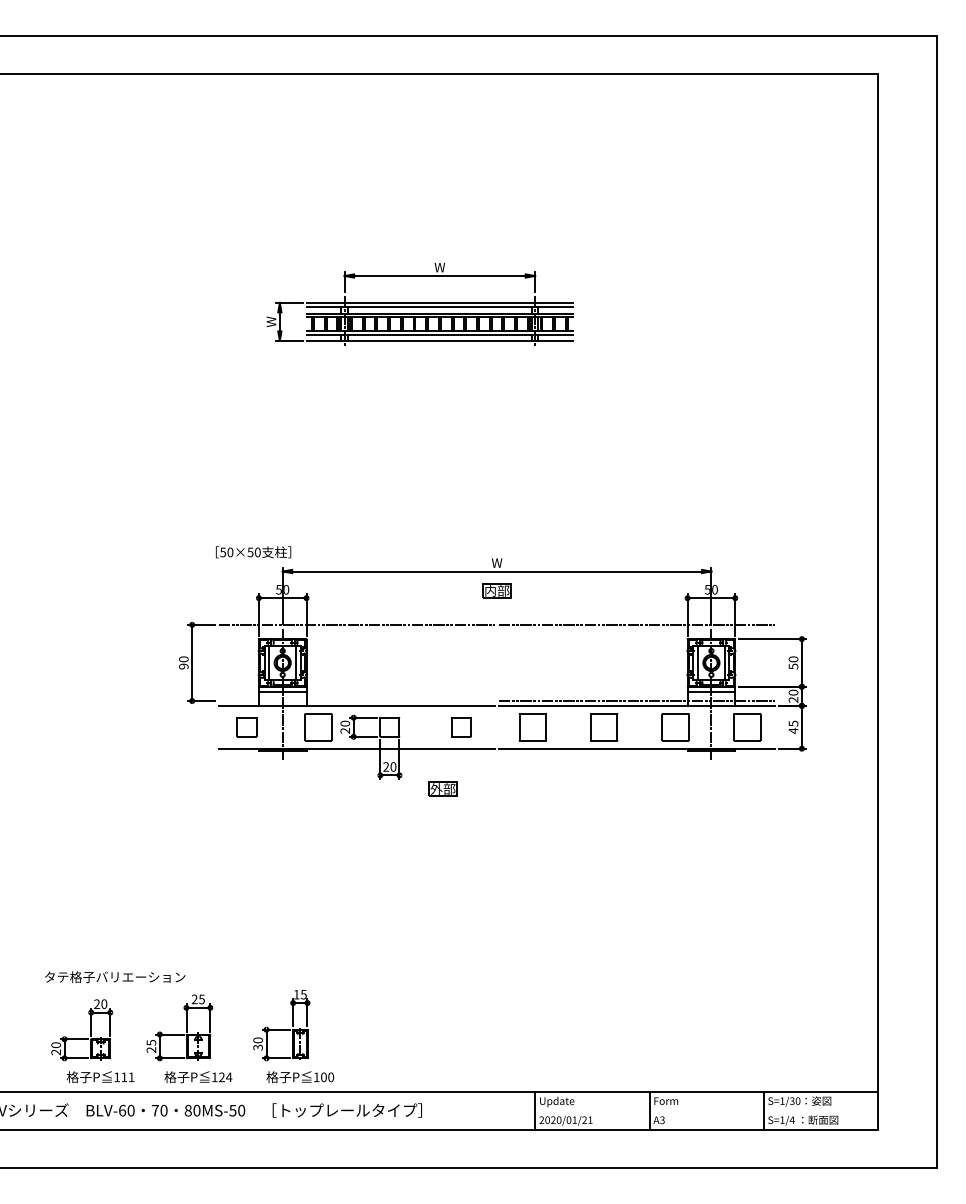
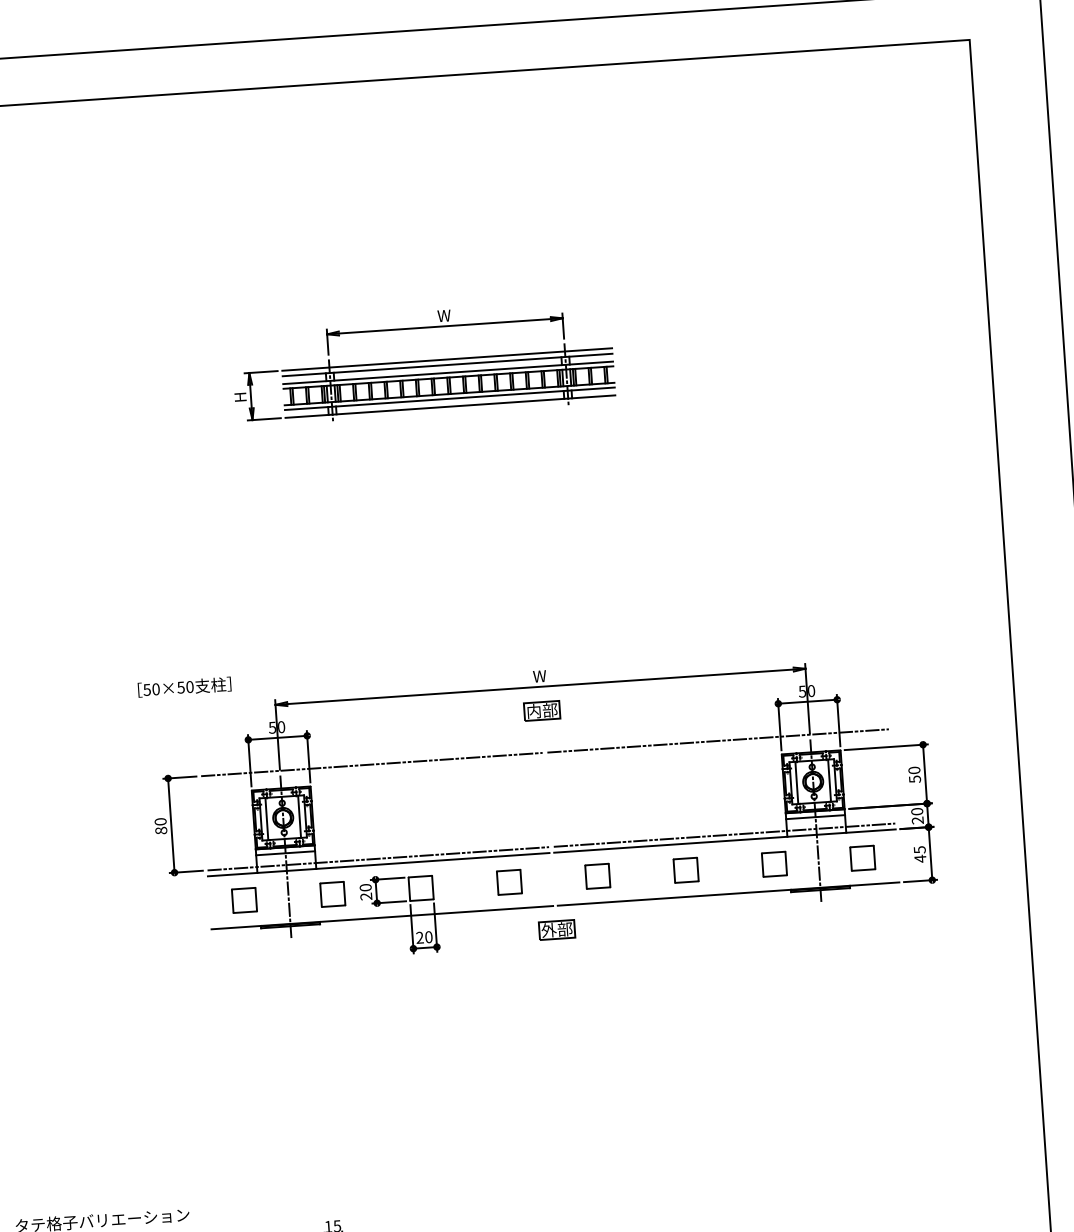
text: (271, 321) -> (240, 396), W -> H
text: (253, 552) -> (184, 687), moved
text: (183, 666) -> (160, 830), 90 -> 80
line: (356, 701) -> (377, 859), added
part: (318, 727) -> (332, 894), size x0.71
part: (532, 727) -> (597, 876), size x0.71
part: (604, 727) -> (686, 870), size x0.71
part: (675, 727) -> (774, 864), size x0.71
part: (746, 727) -> (862, 858), size x0.71
part: (442, 788) -> (556, 929), moved

